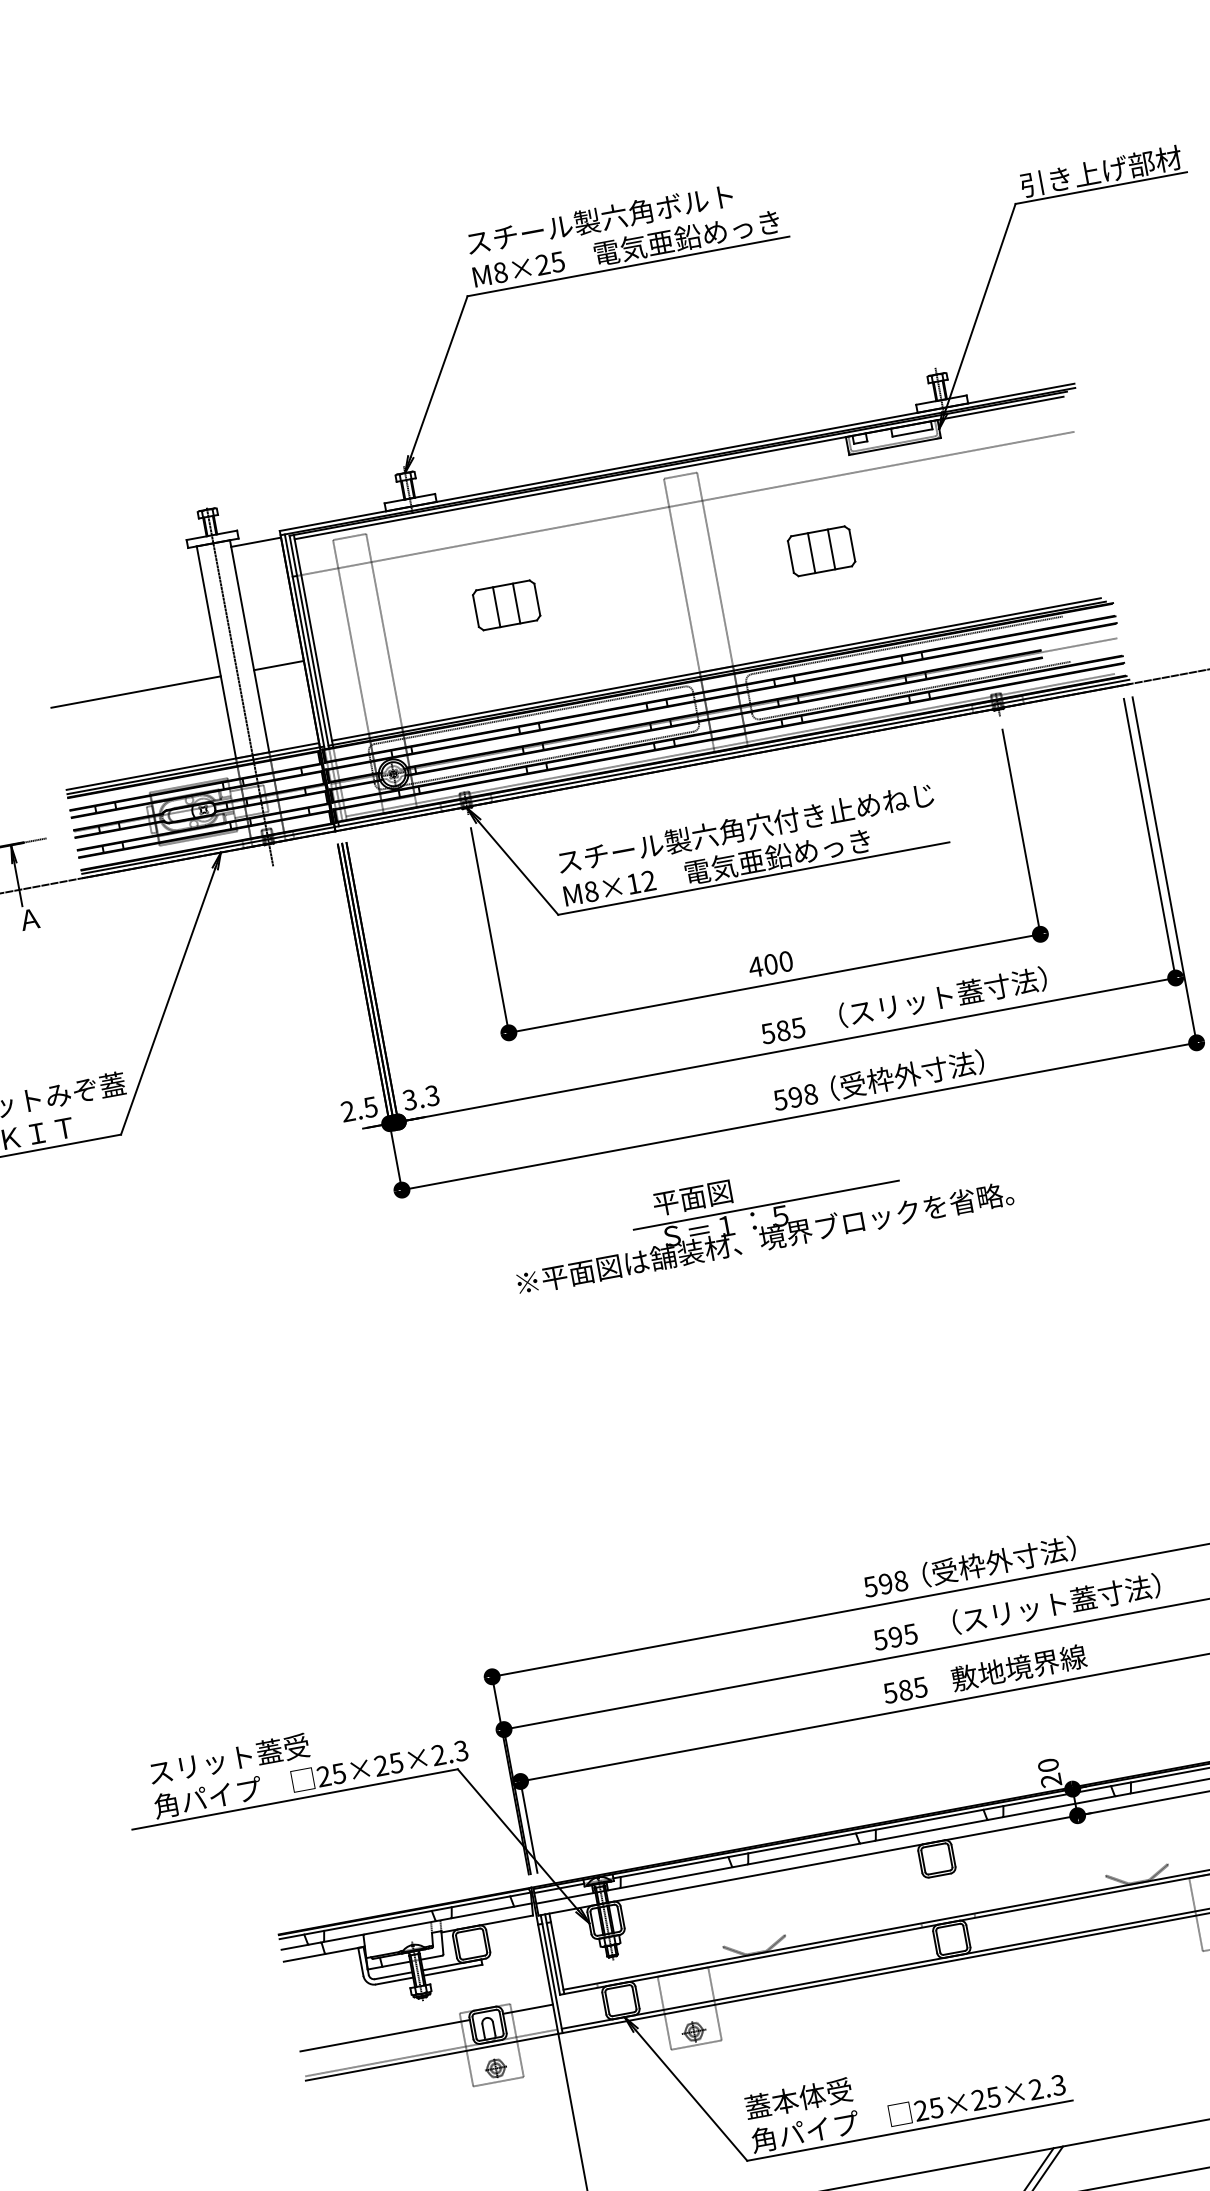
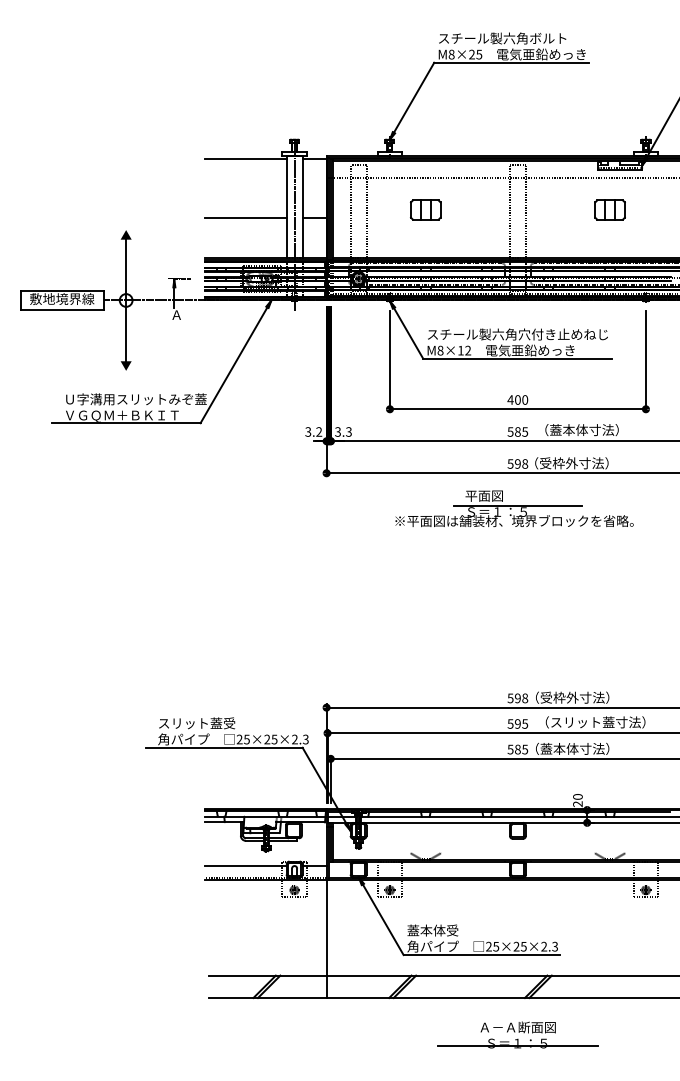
part: (820, 550) -> (609, 209), moved
line: (112, 569) -> (245, 159), added
text: (948, 997) -> (597, 430), （スリット蓋寸法） -> （蓋本体寸法）
text: (358, 1108) -> (313, 431), 2.5 -> 3.2
part: (760, 1212) -> (514, 508), moved
text: (1018, 1666) -> (572, 748), 敷地境界線 -> （蓋本体寸法）

